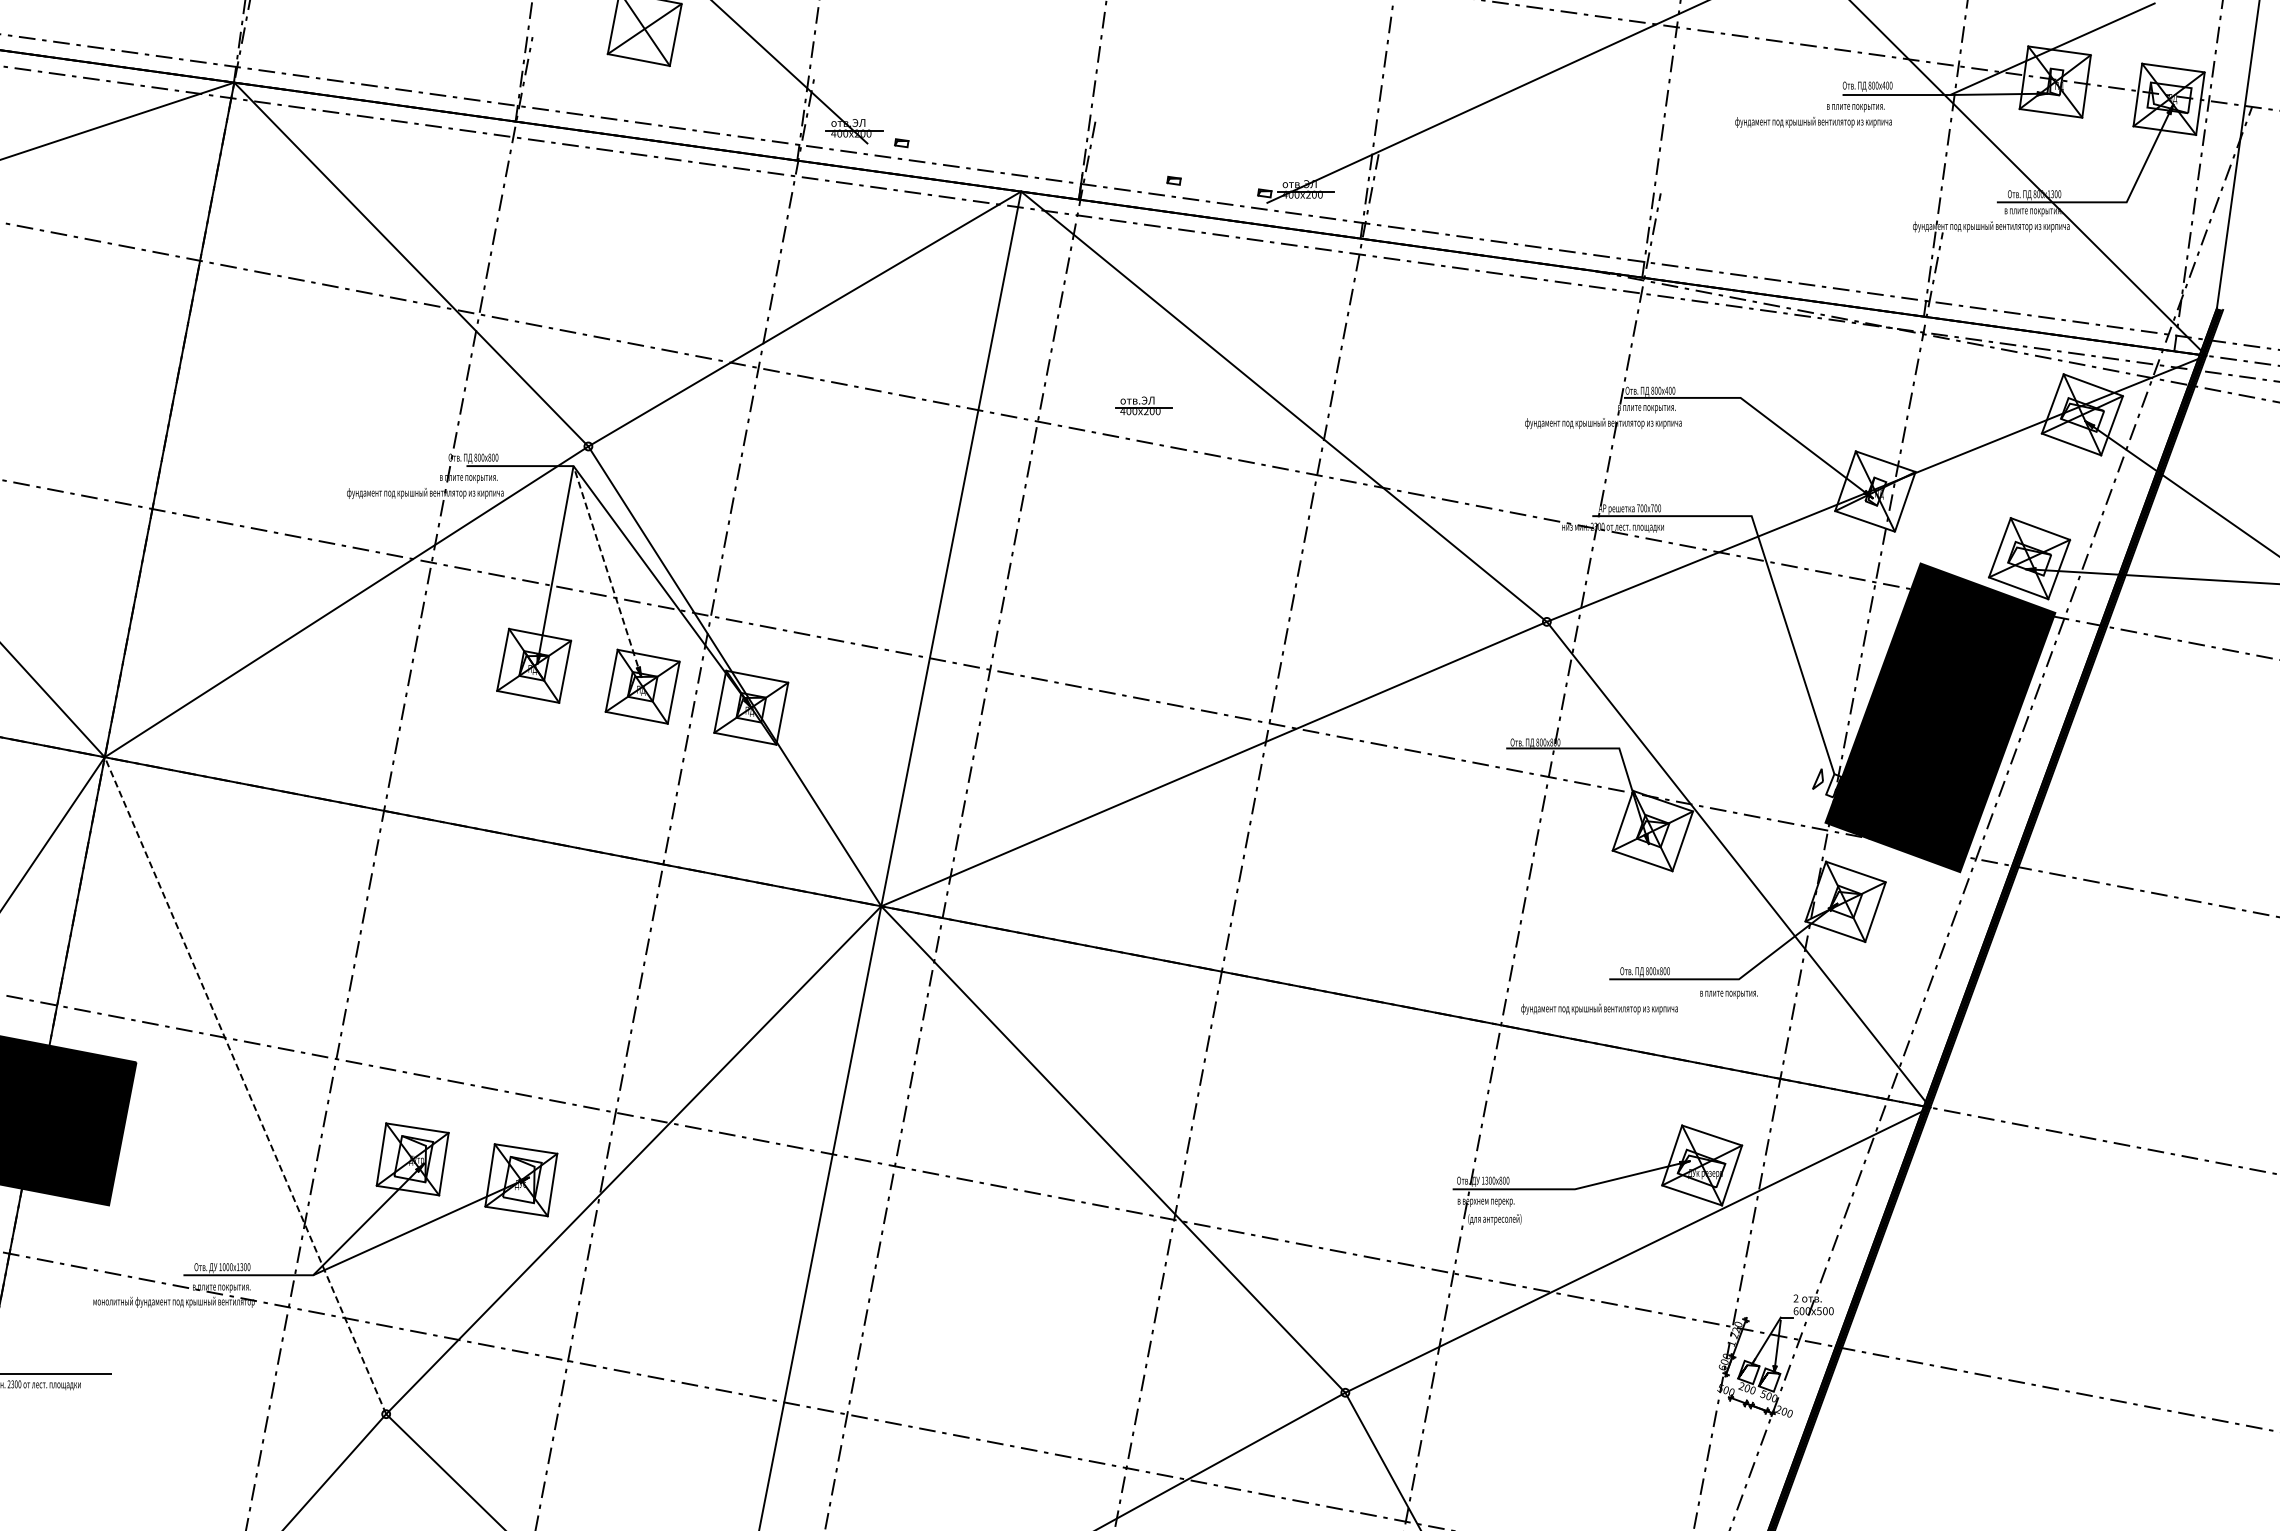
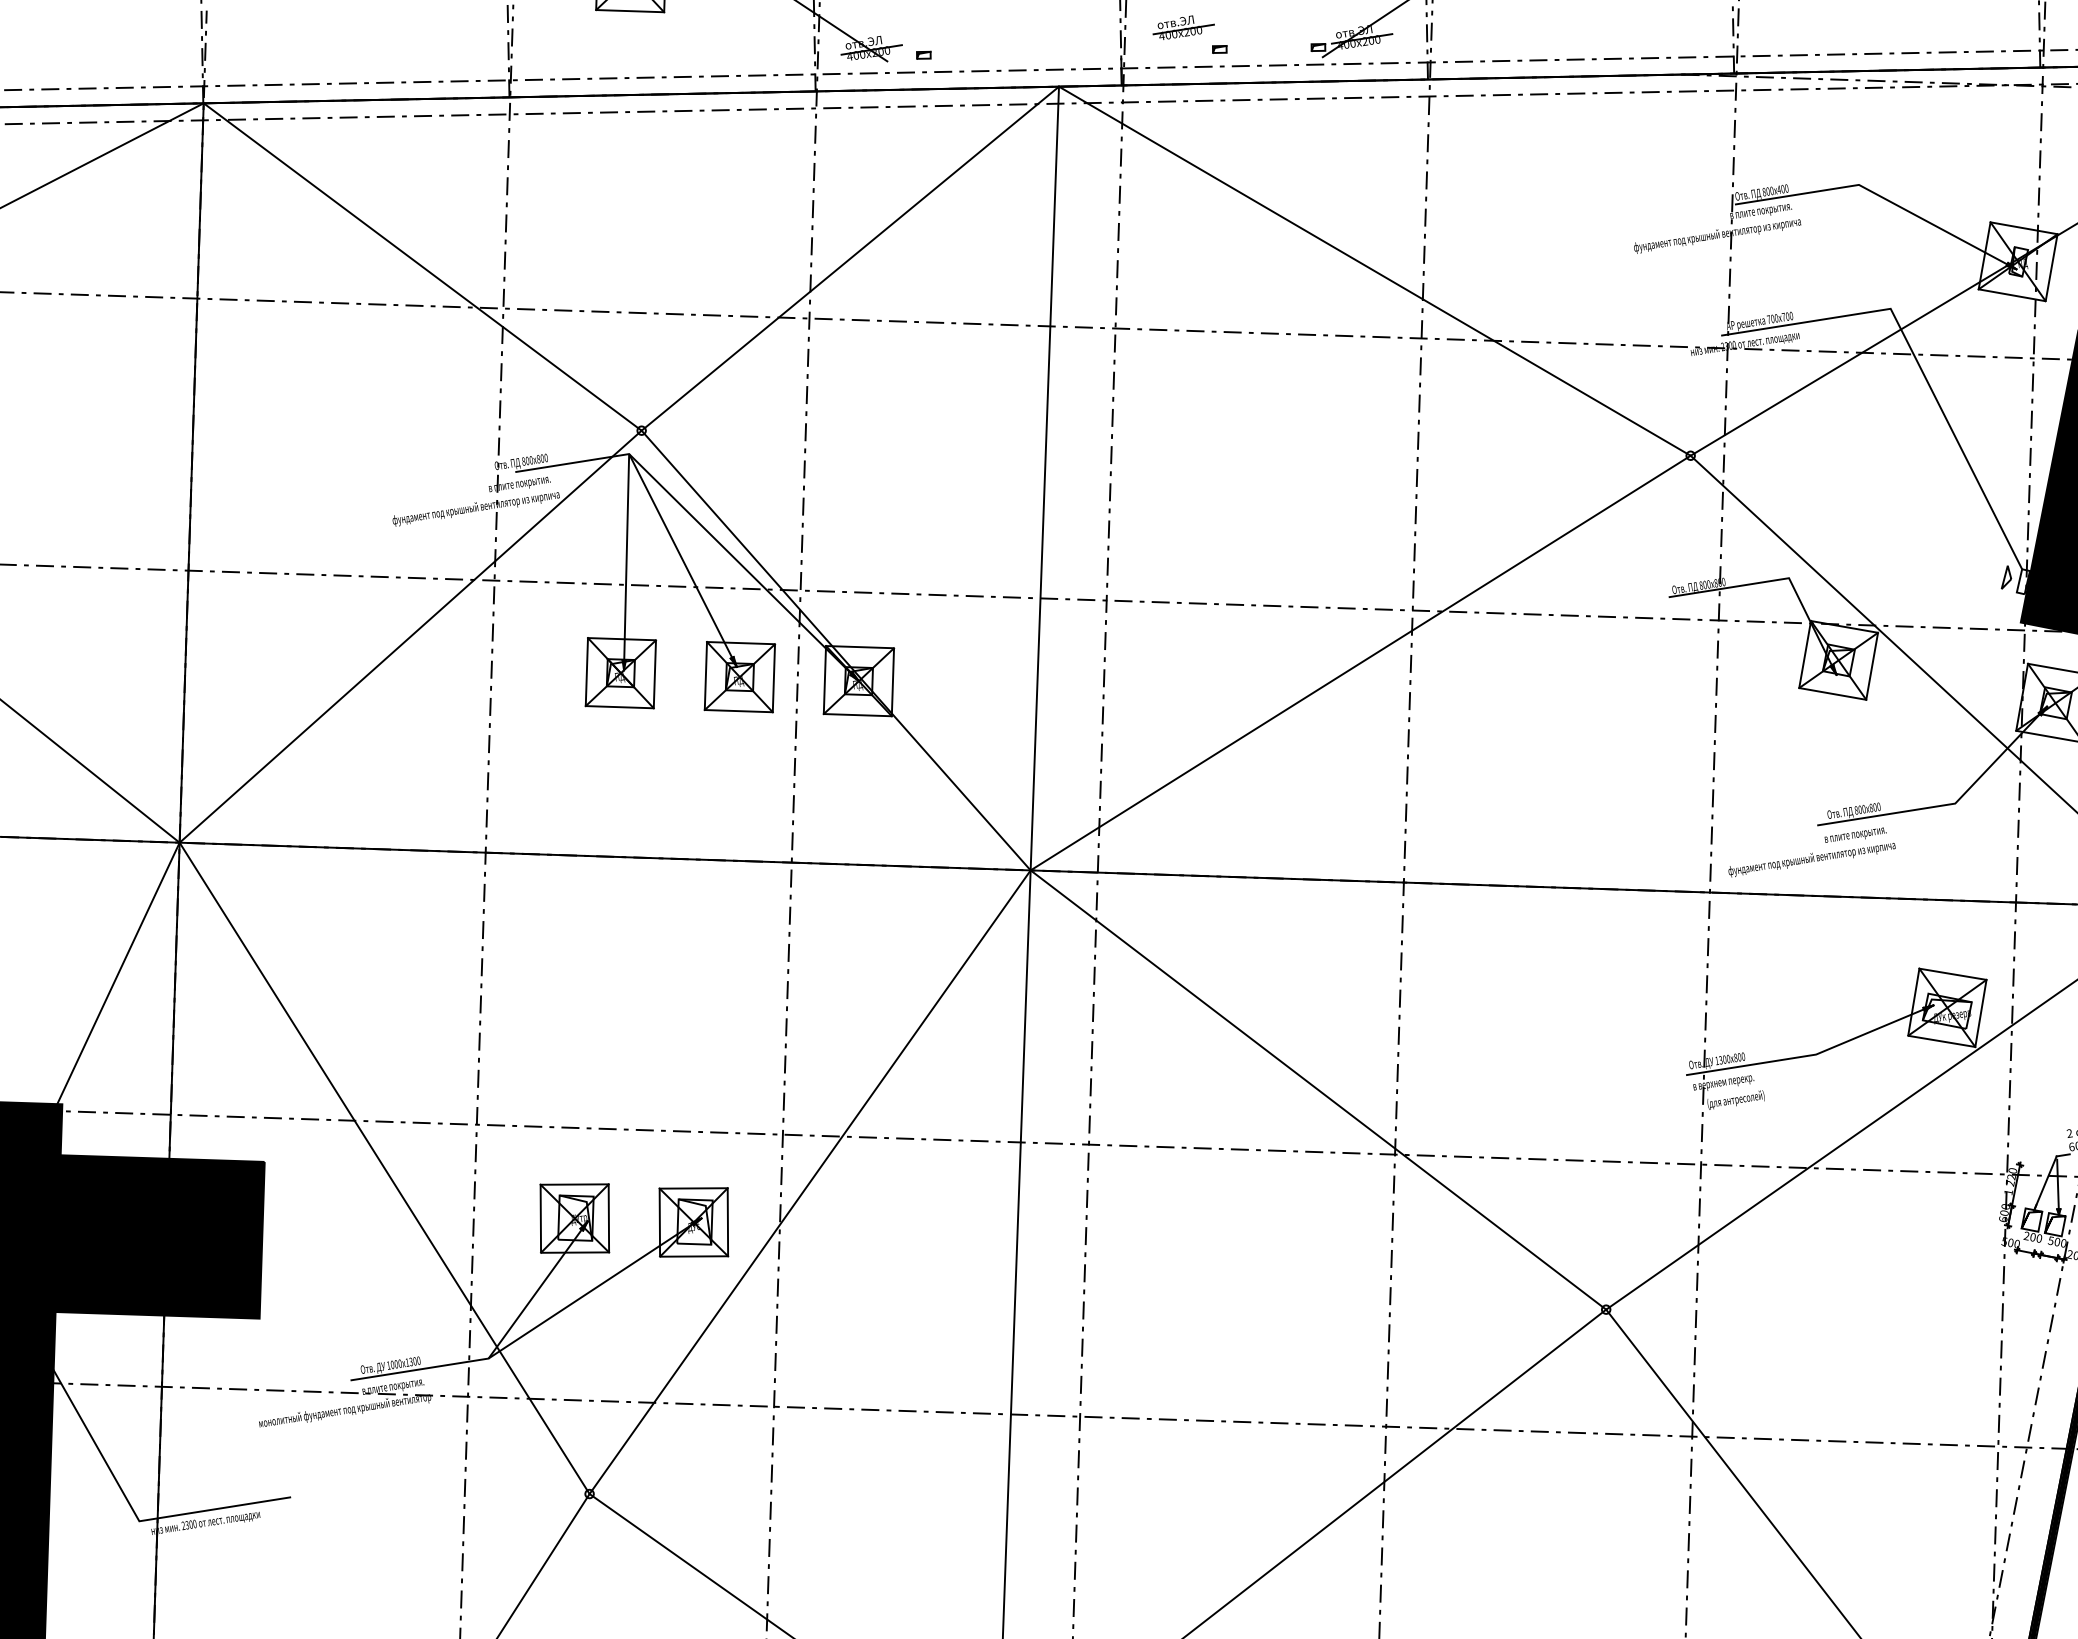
part: (1143, 405) -> (1182, 26), moved
line: (607, 571) -> (683, 560), dashed -> solid
text: (1728, 994) -> (1855, 836), moved
line: (245, 1085) -> (384, 1168), dashed -> solid

